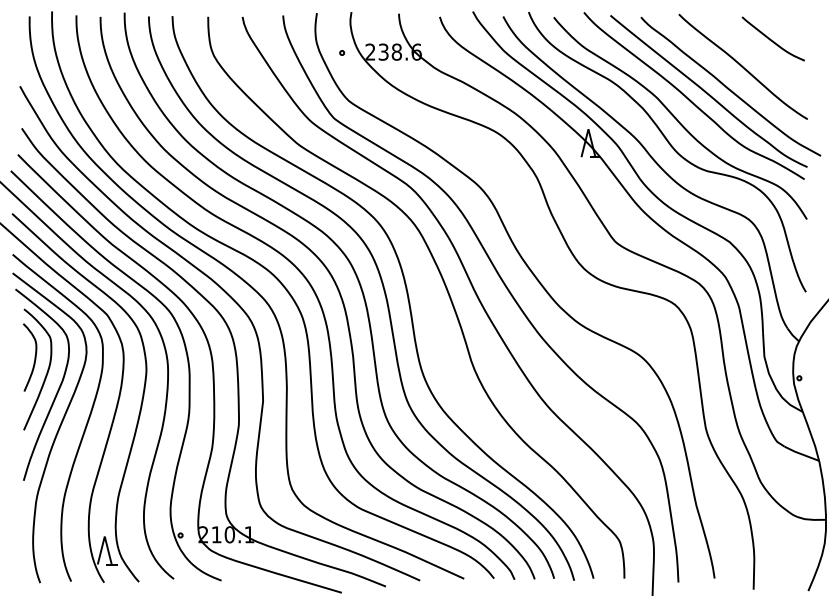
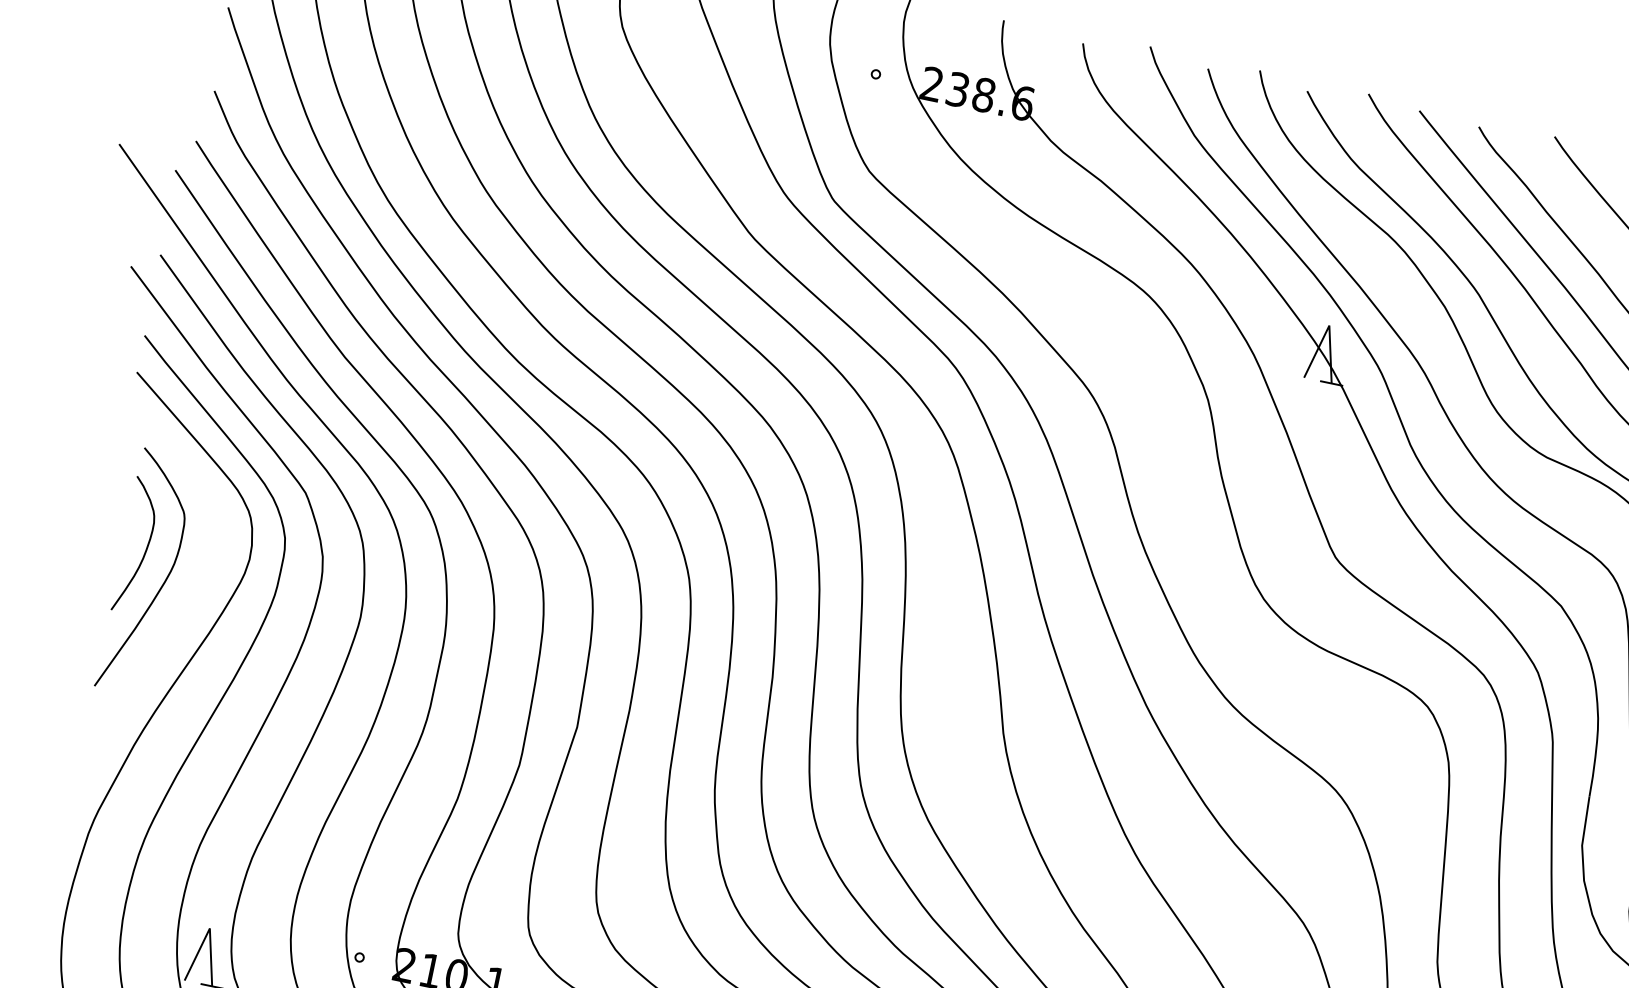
curve: (57, 389) -> (177, 619), removed

